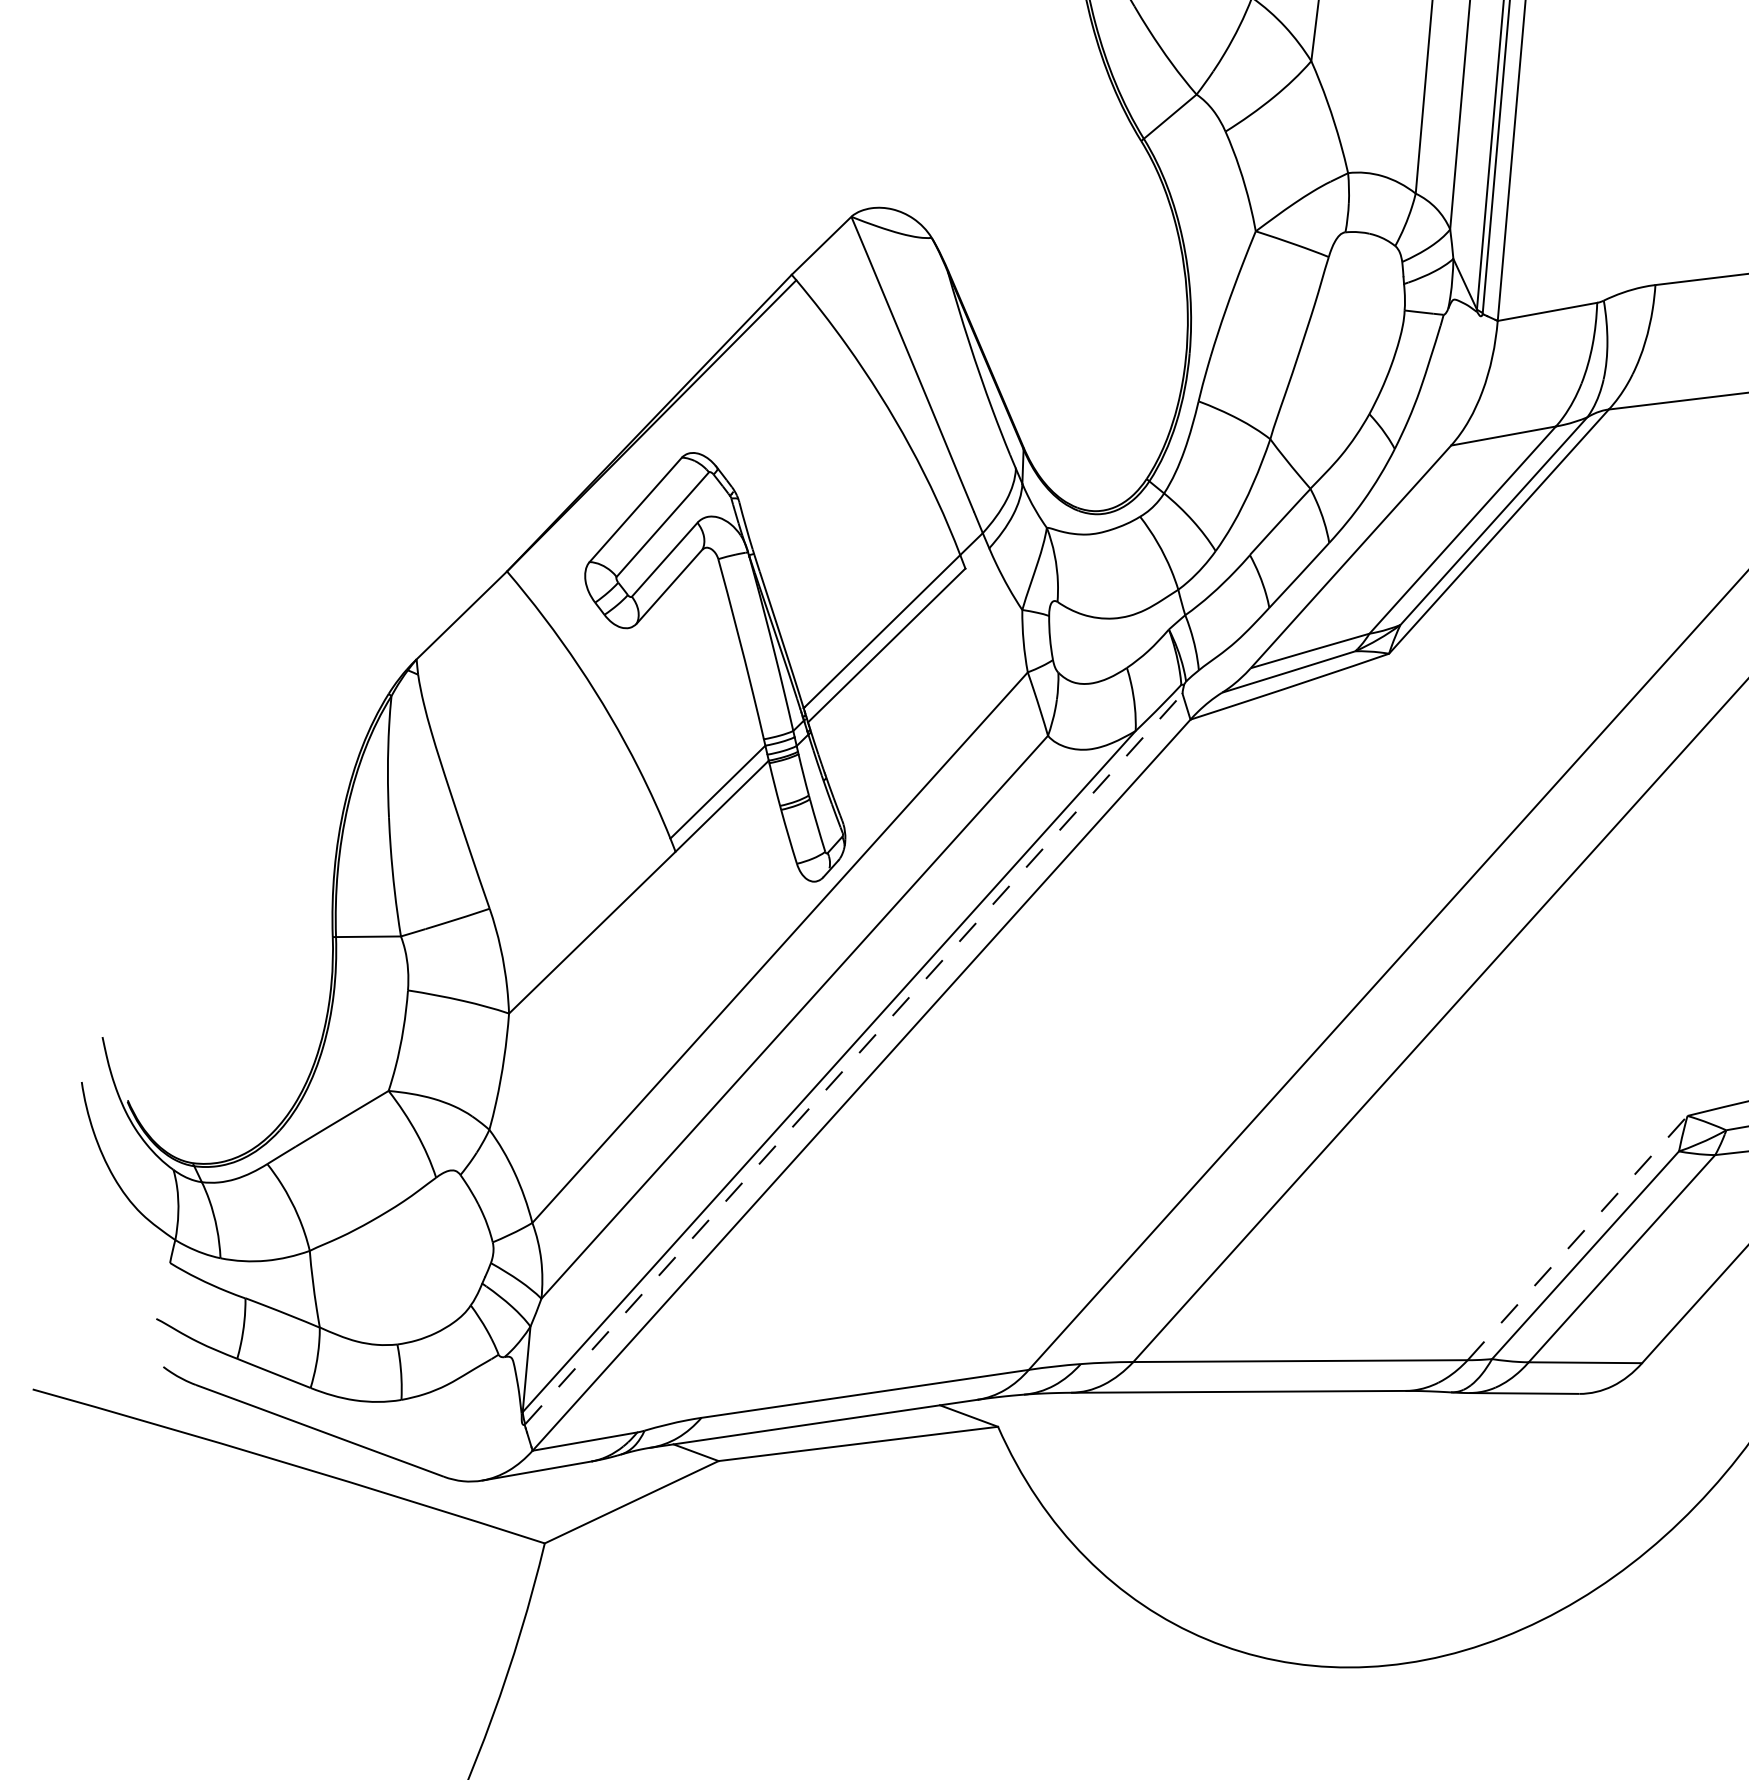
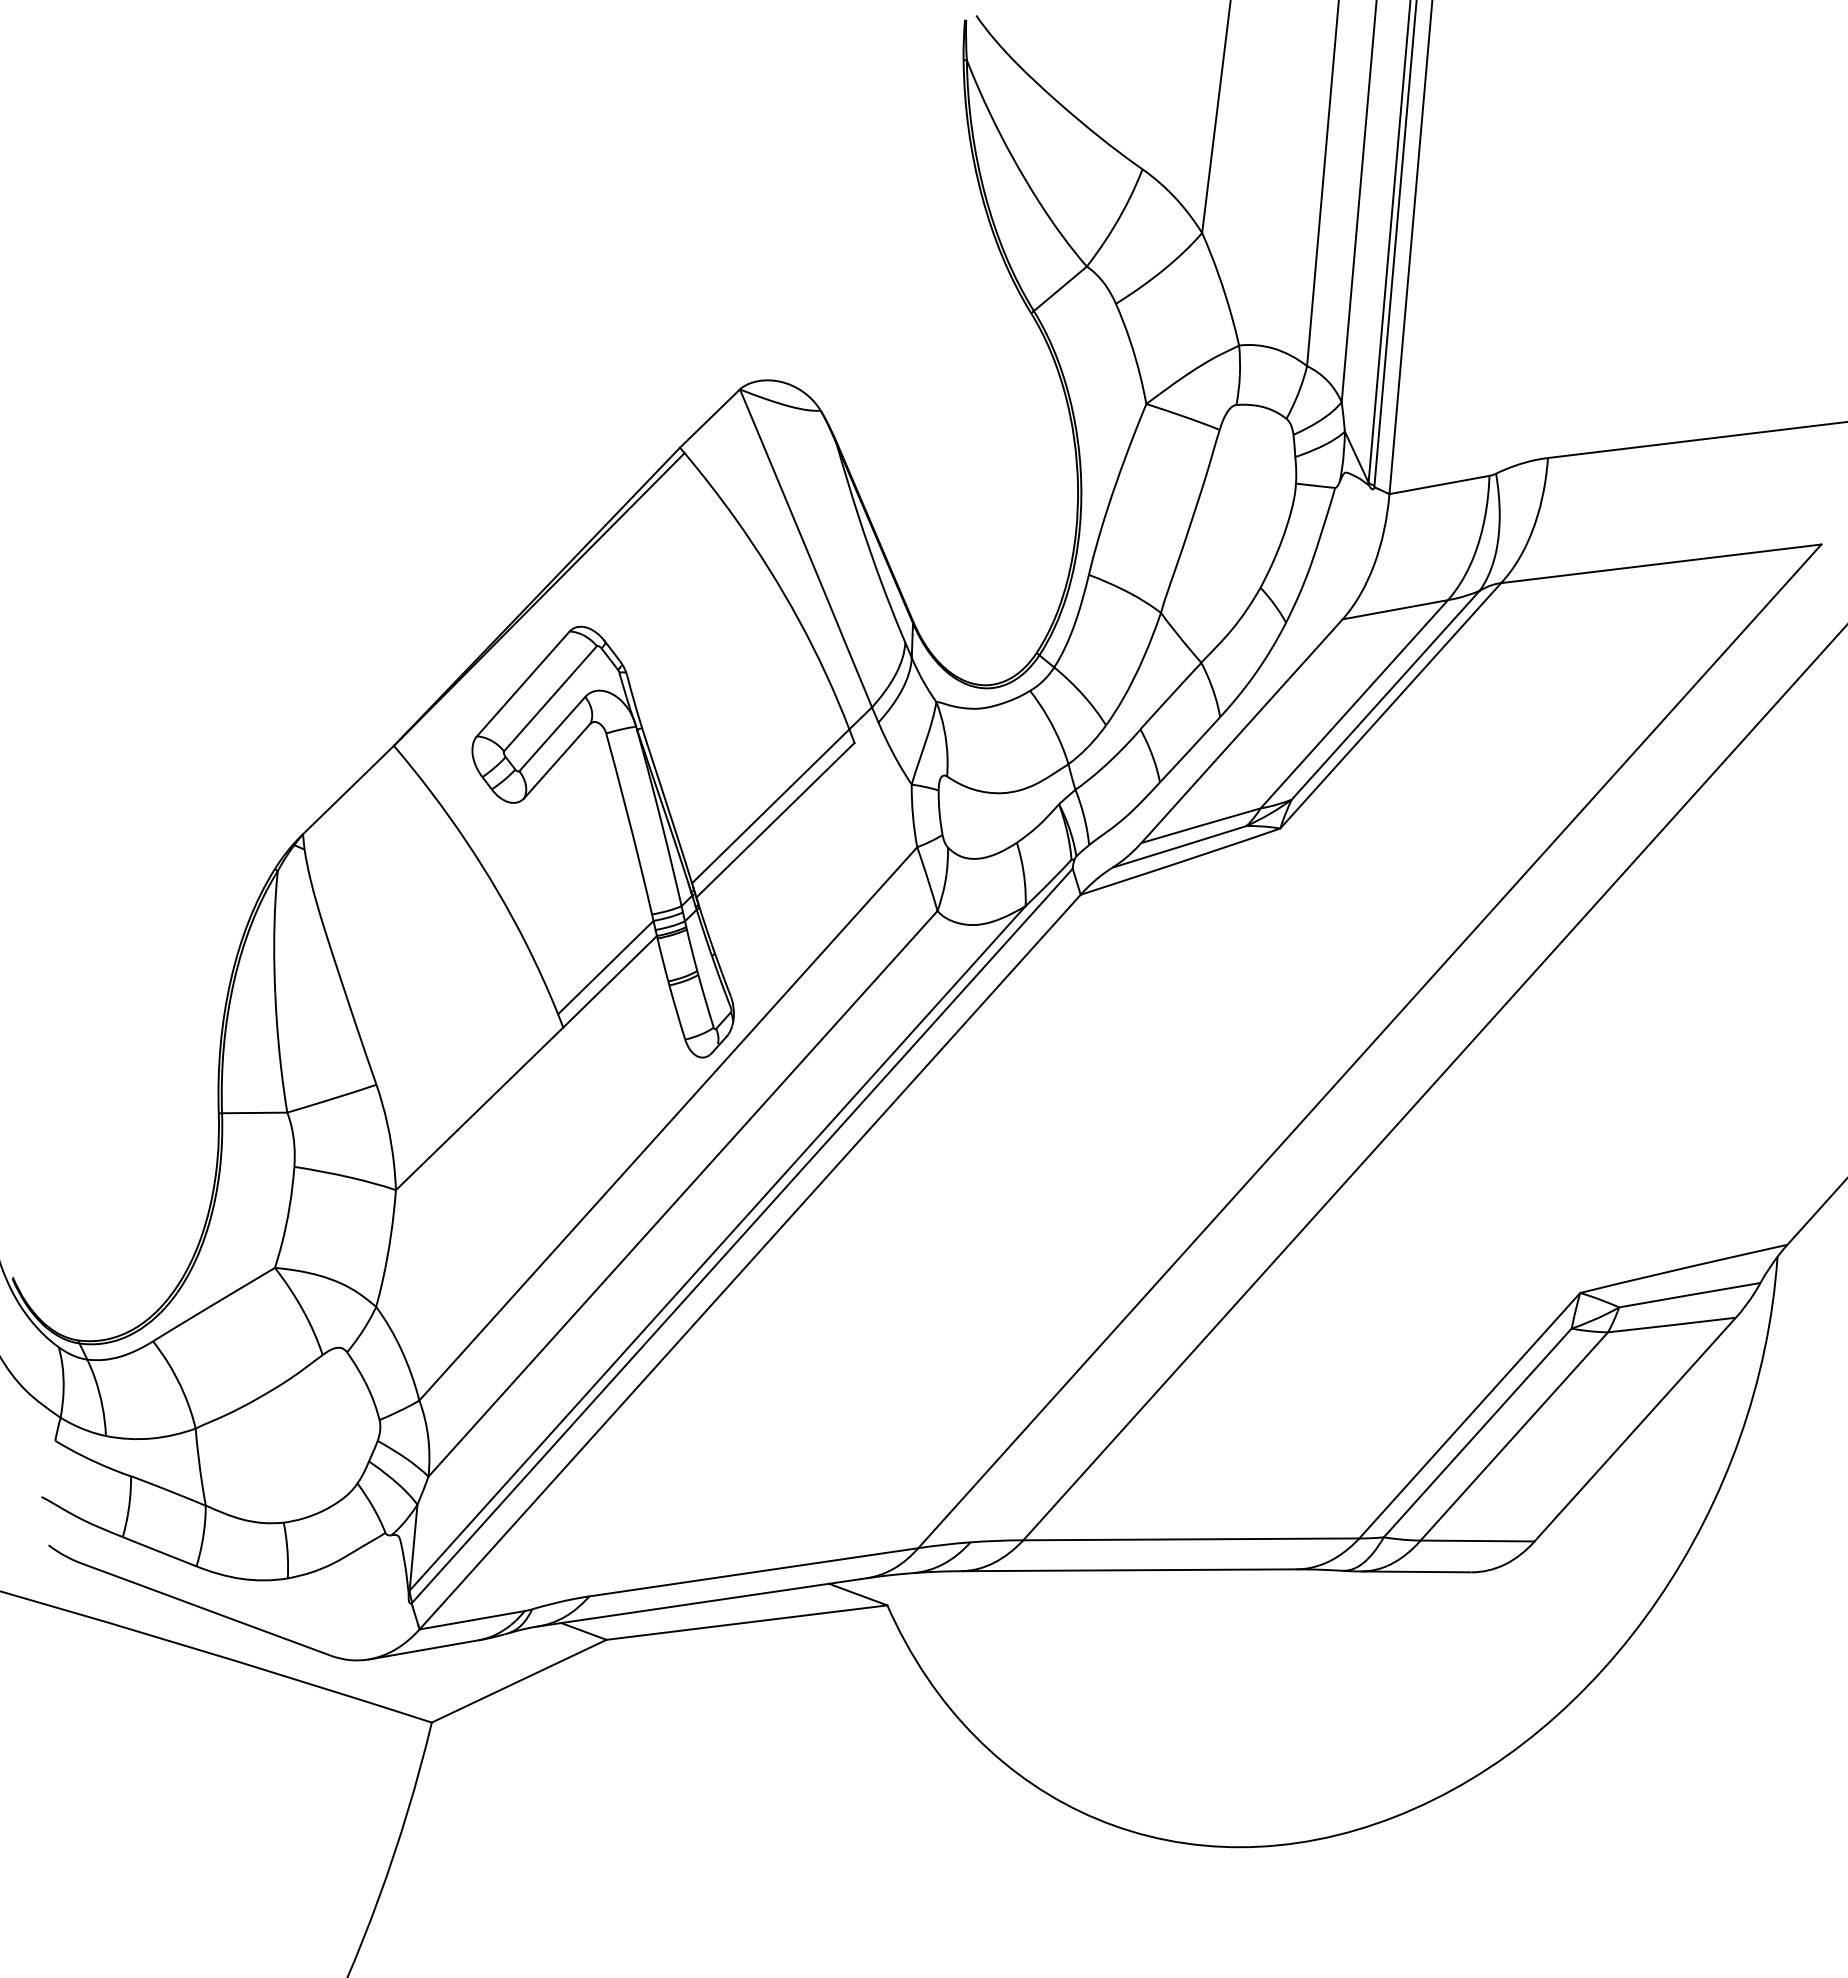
line: (853, 1058) -> (742, 1235), dashed -> solid
line: (1578, 1237) -> (1470, 1415), dashed -> solid

